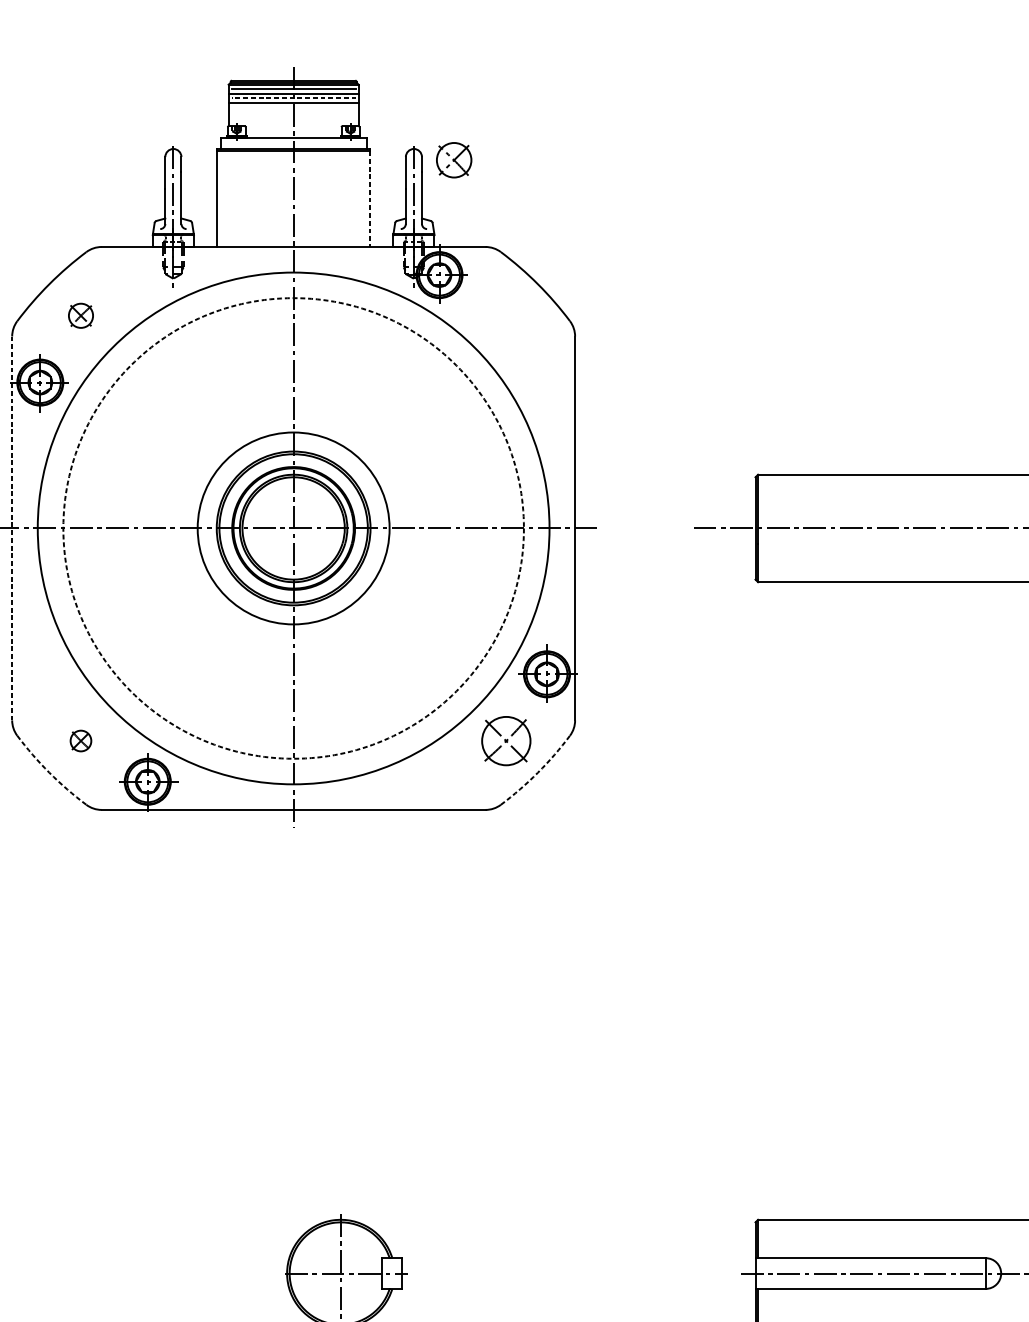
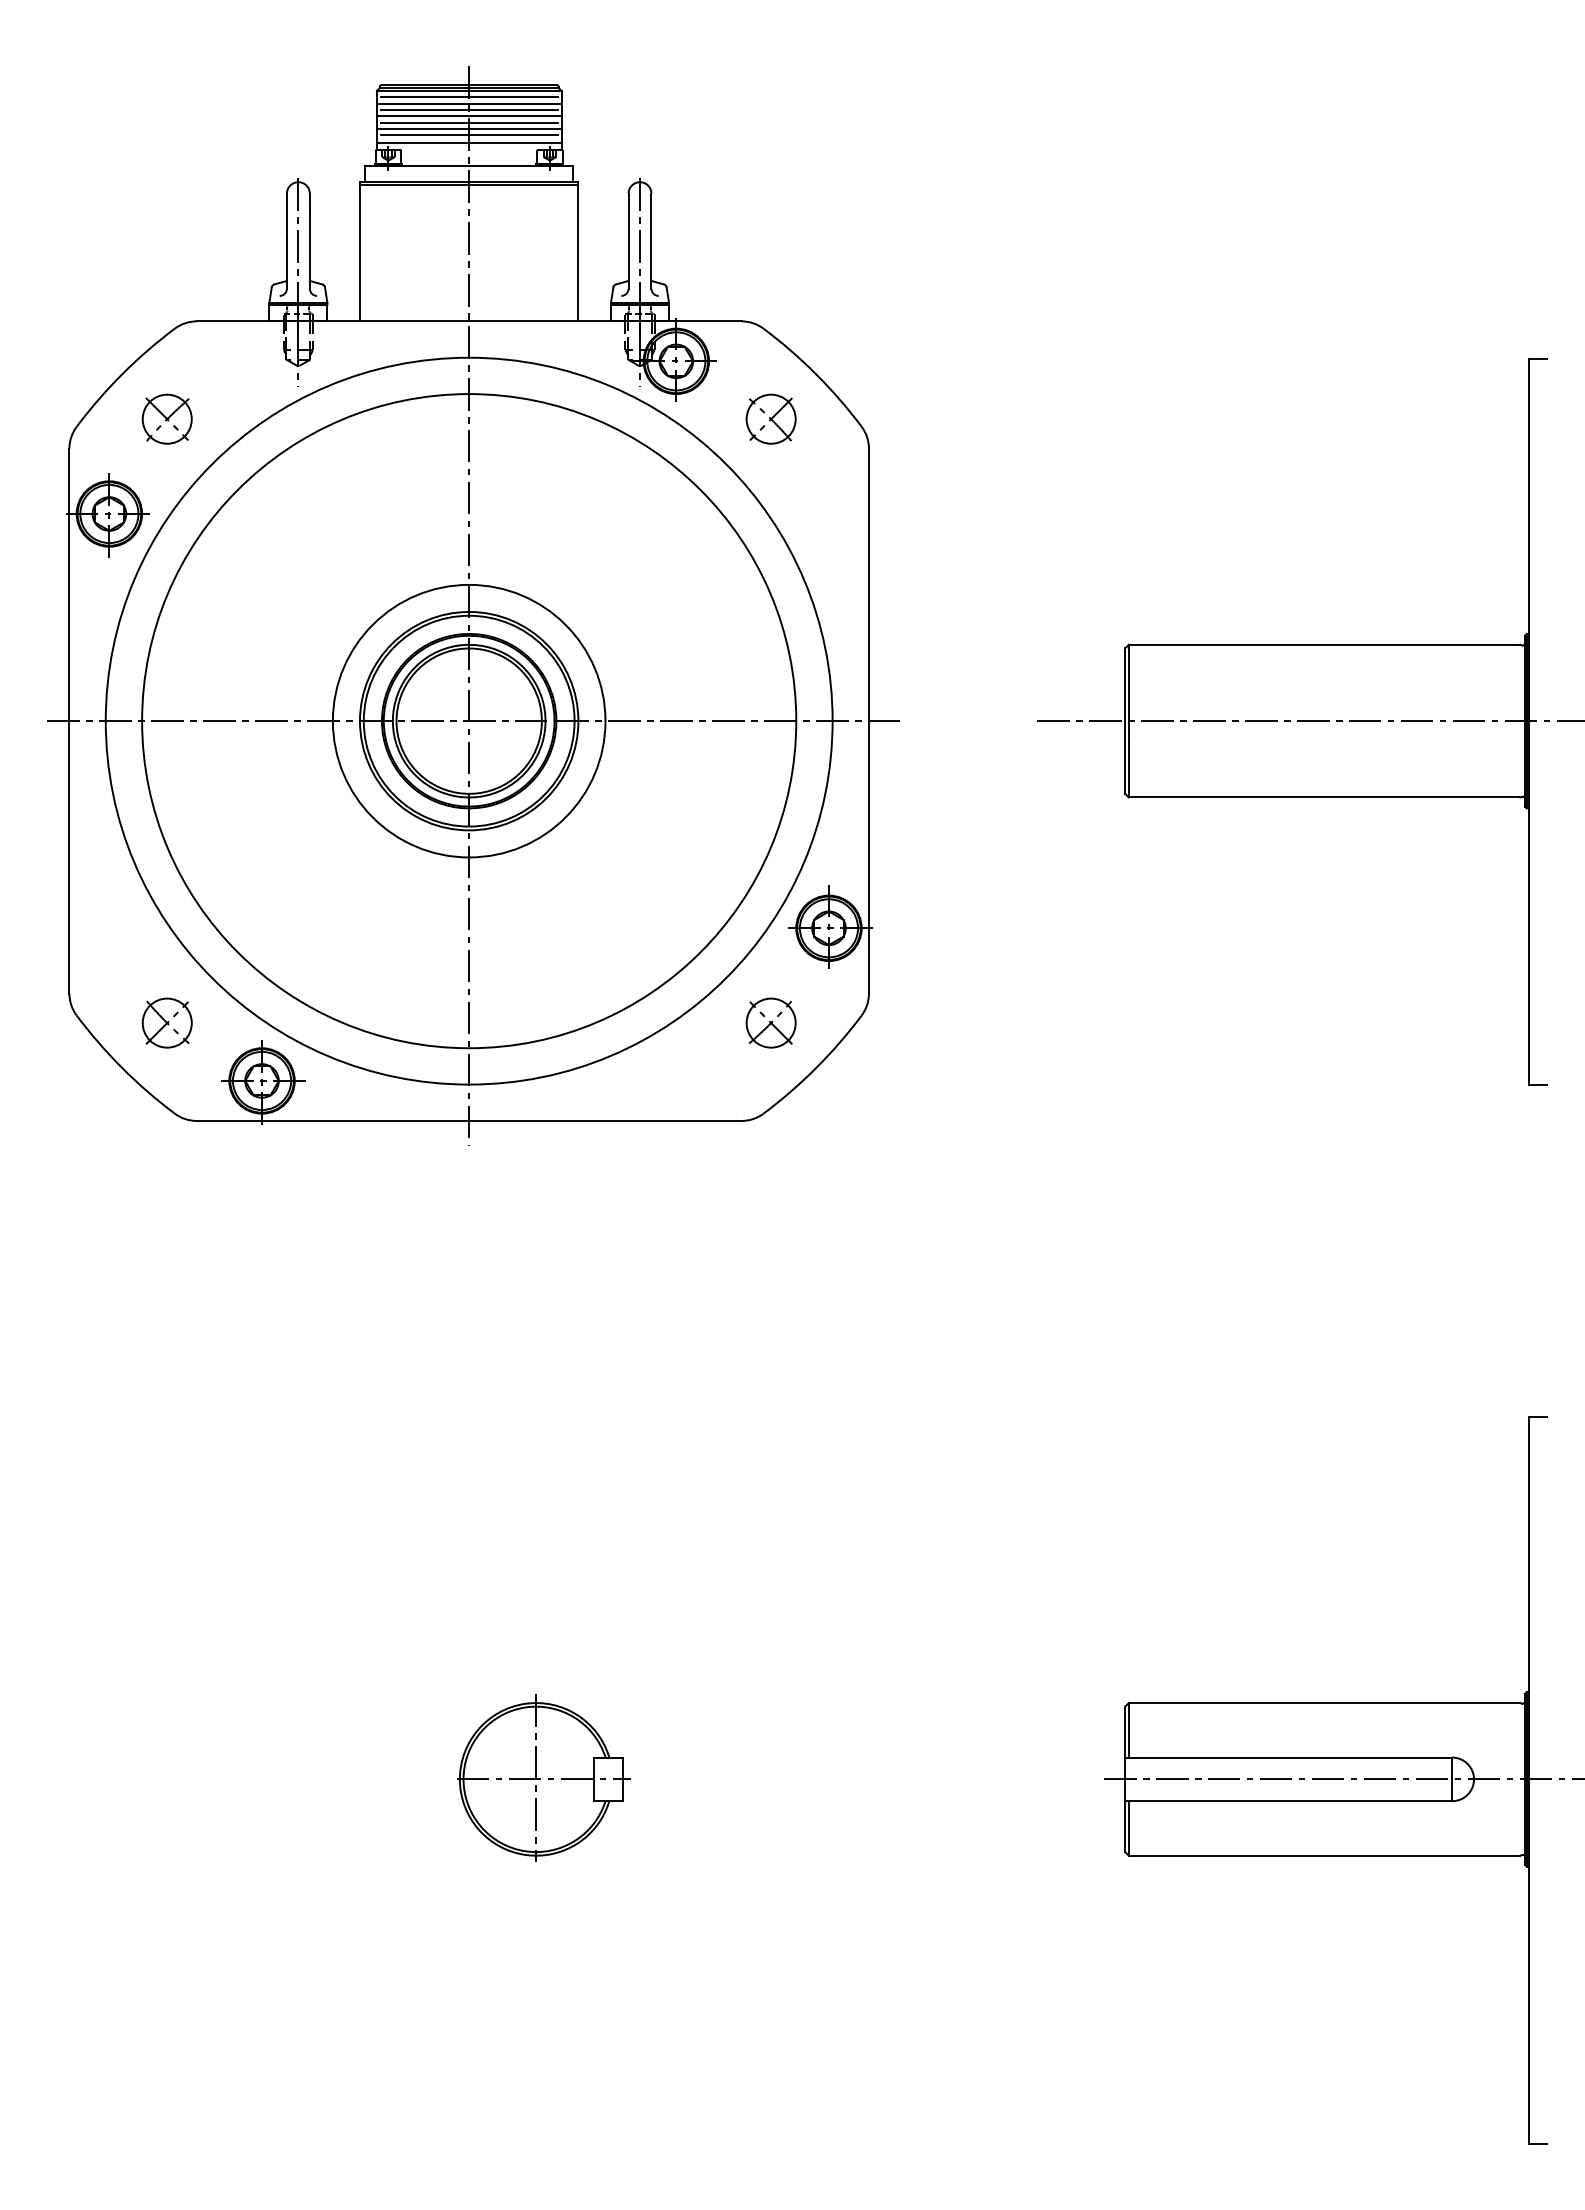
line: (293, 97) -> (469, 109), dashed -> solid
line: (293, 106) -> (469, 122), added
line: (293, 111) -> (468, 129), added
line: (293, 116) -> (469, 135), added
line: (293, 121) -> (468, 142), added
part: (453, 159) -> (770, 418), moved
line: (370, 199) -> (578, 253), dashed -> solid
part: (80, 315) -> (166, 418), size x1.43
line: (12, 528) -> (69, 721), dashed -> solid
circle: (293, 528) -> (469, 721), dashed -> solid
part: (80, 740) -> (166, 1022), size x1.67
part: (505, 740) -> (770, 1022), size x0.71
arc: (49, 773) -> (122, 1068), dashed -> solid
arc: (538, 773) -> (816, 1068), dashed -> solid

